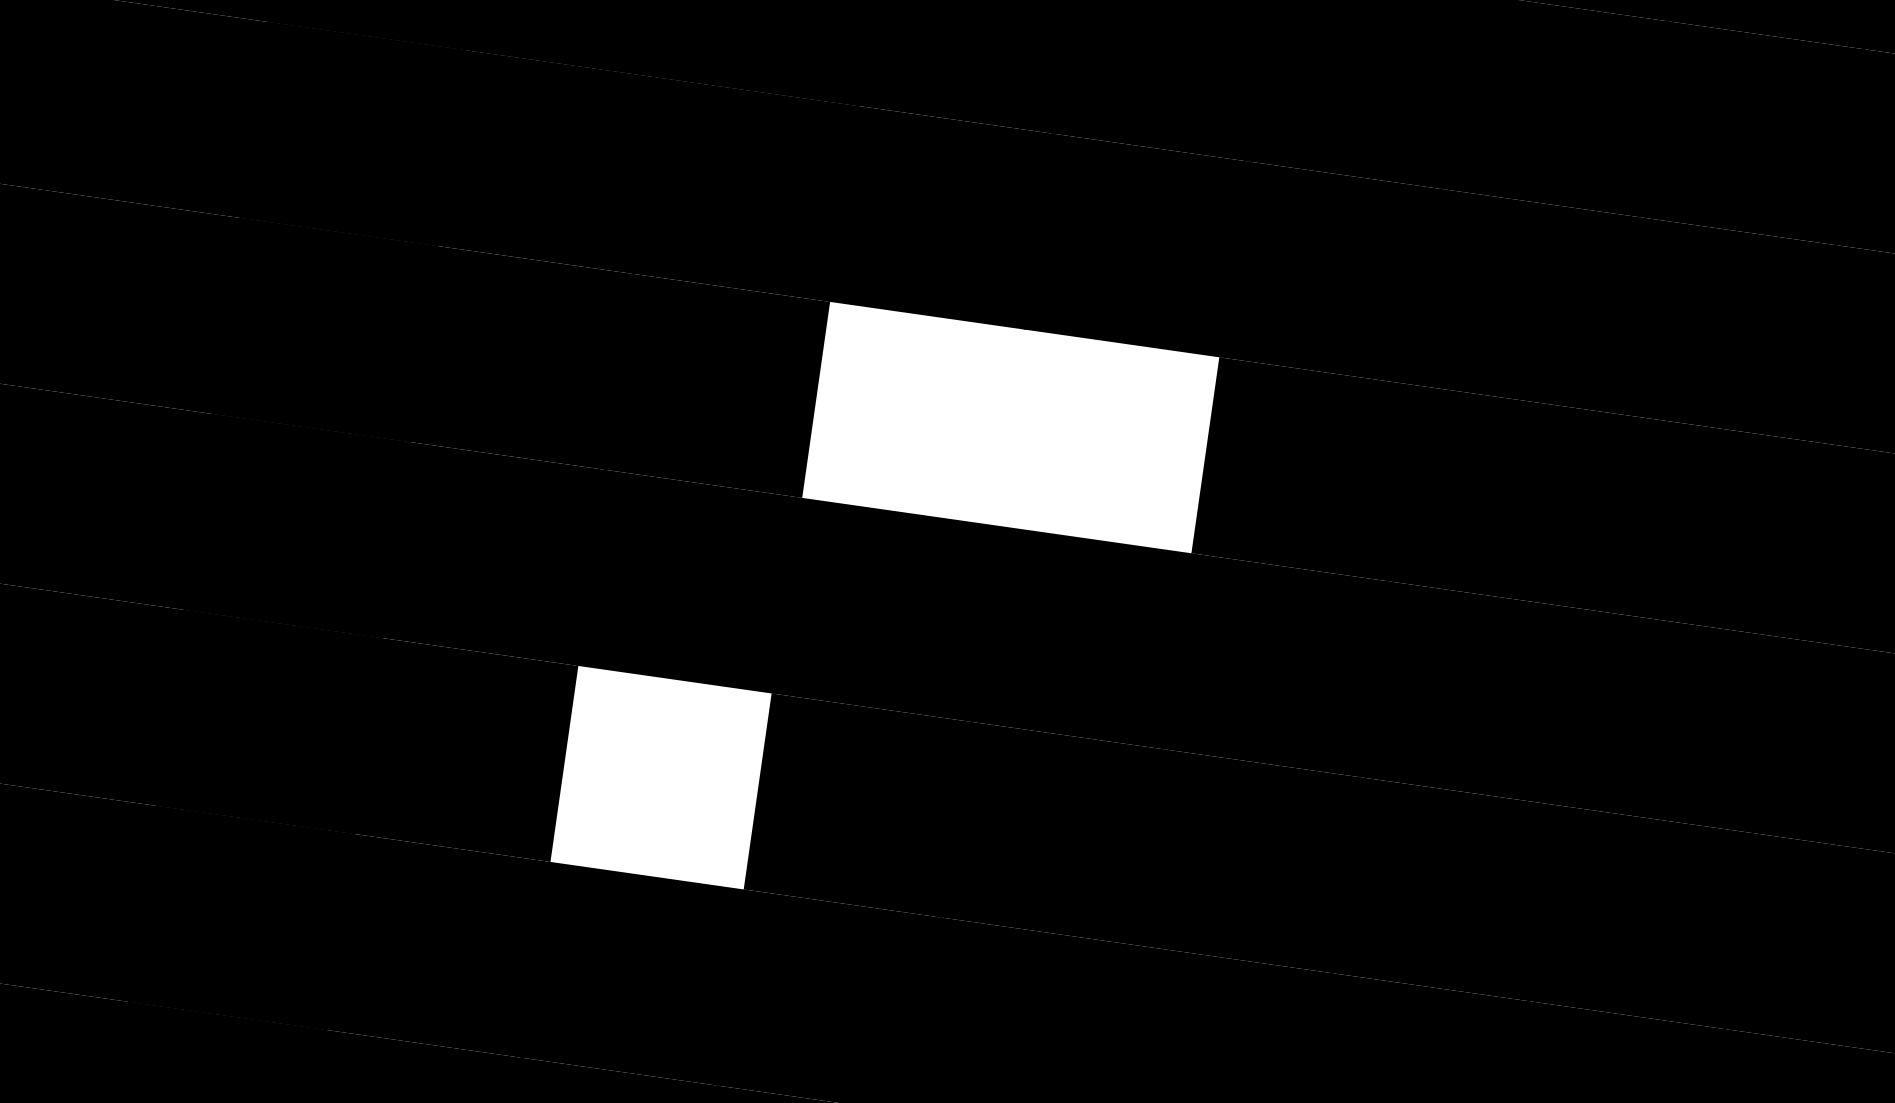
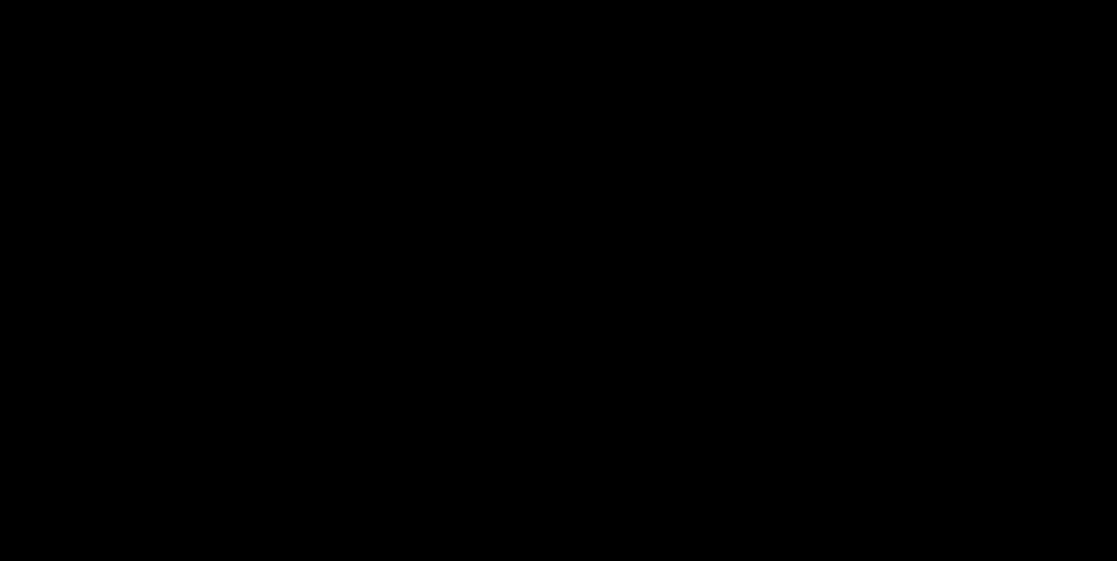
fill: (1009, 426) -> (704, 261), added
fill: (660, 776) -> (556, 459), added

